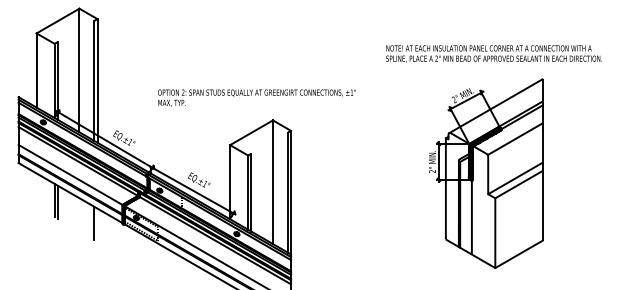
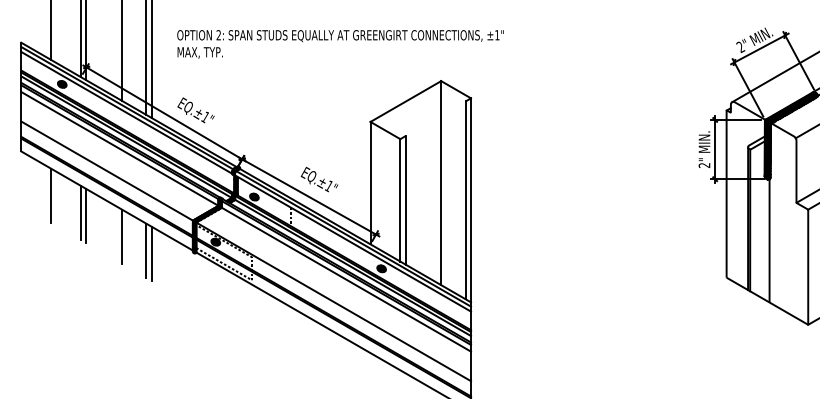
text: (256, 97) -> (339, 43), moved
line: (36, 189) -> (50, 195), added
line: (79, 214) -> (121, 236), added
line: (97, 224) -> (151, 252), added

